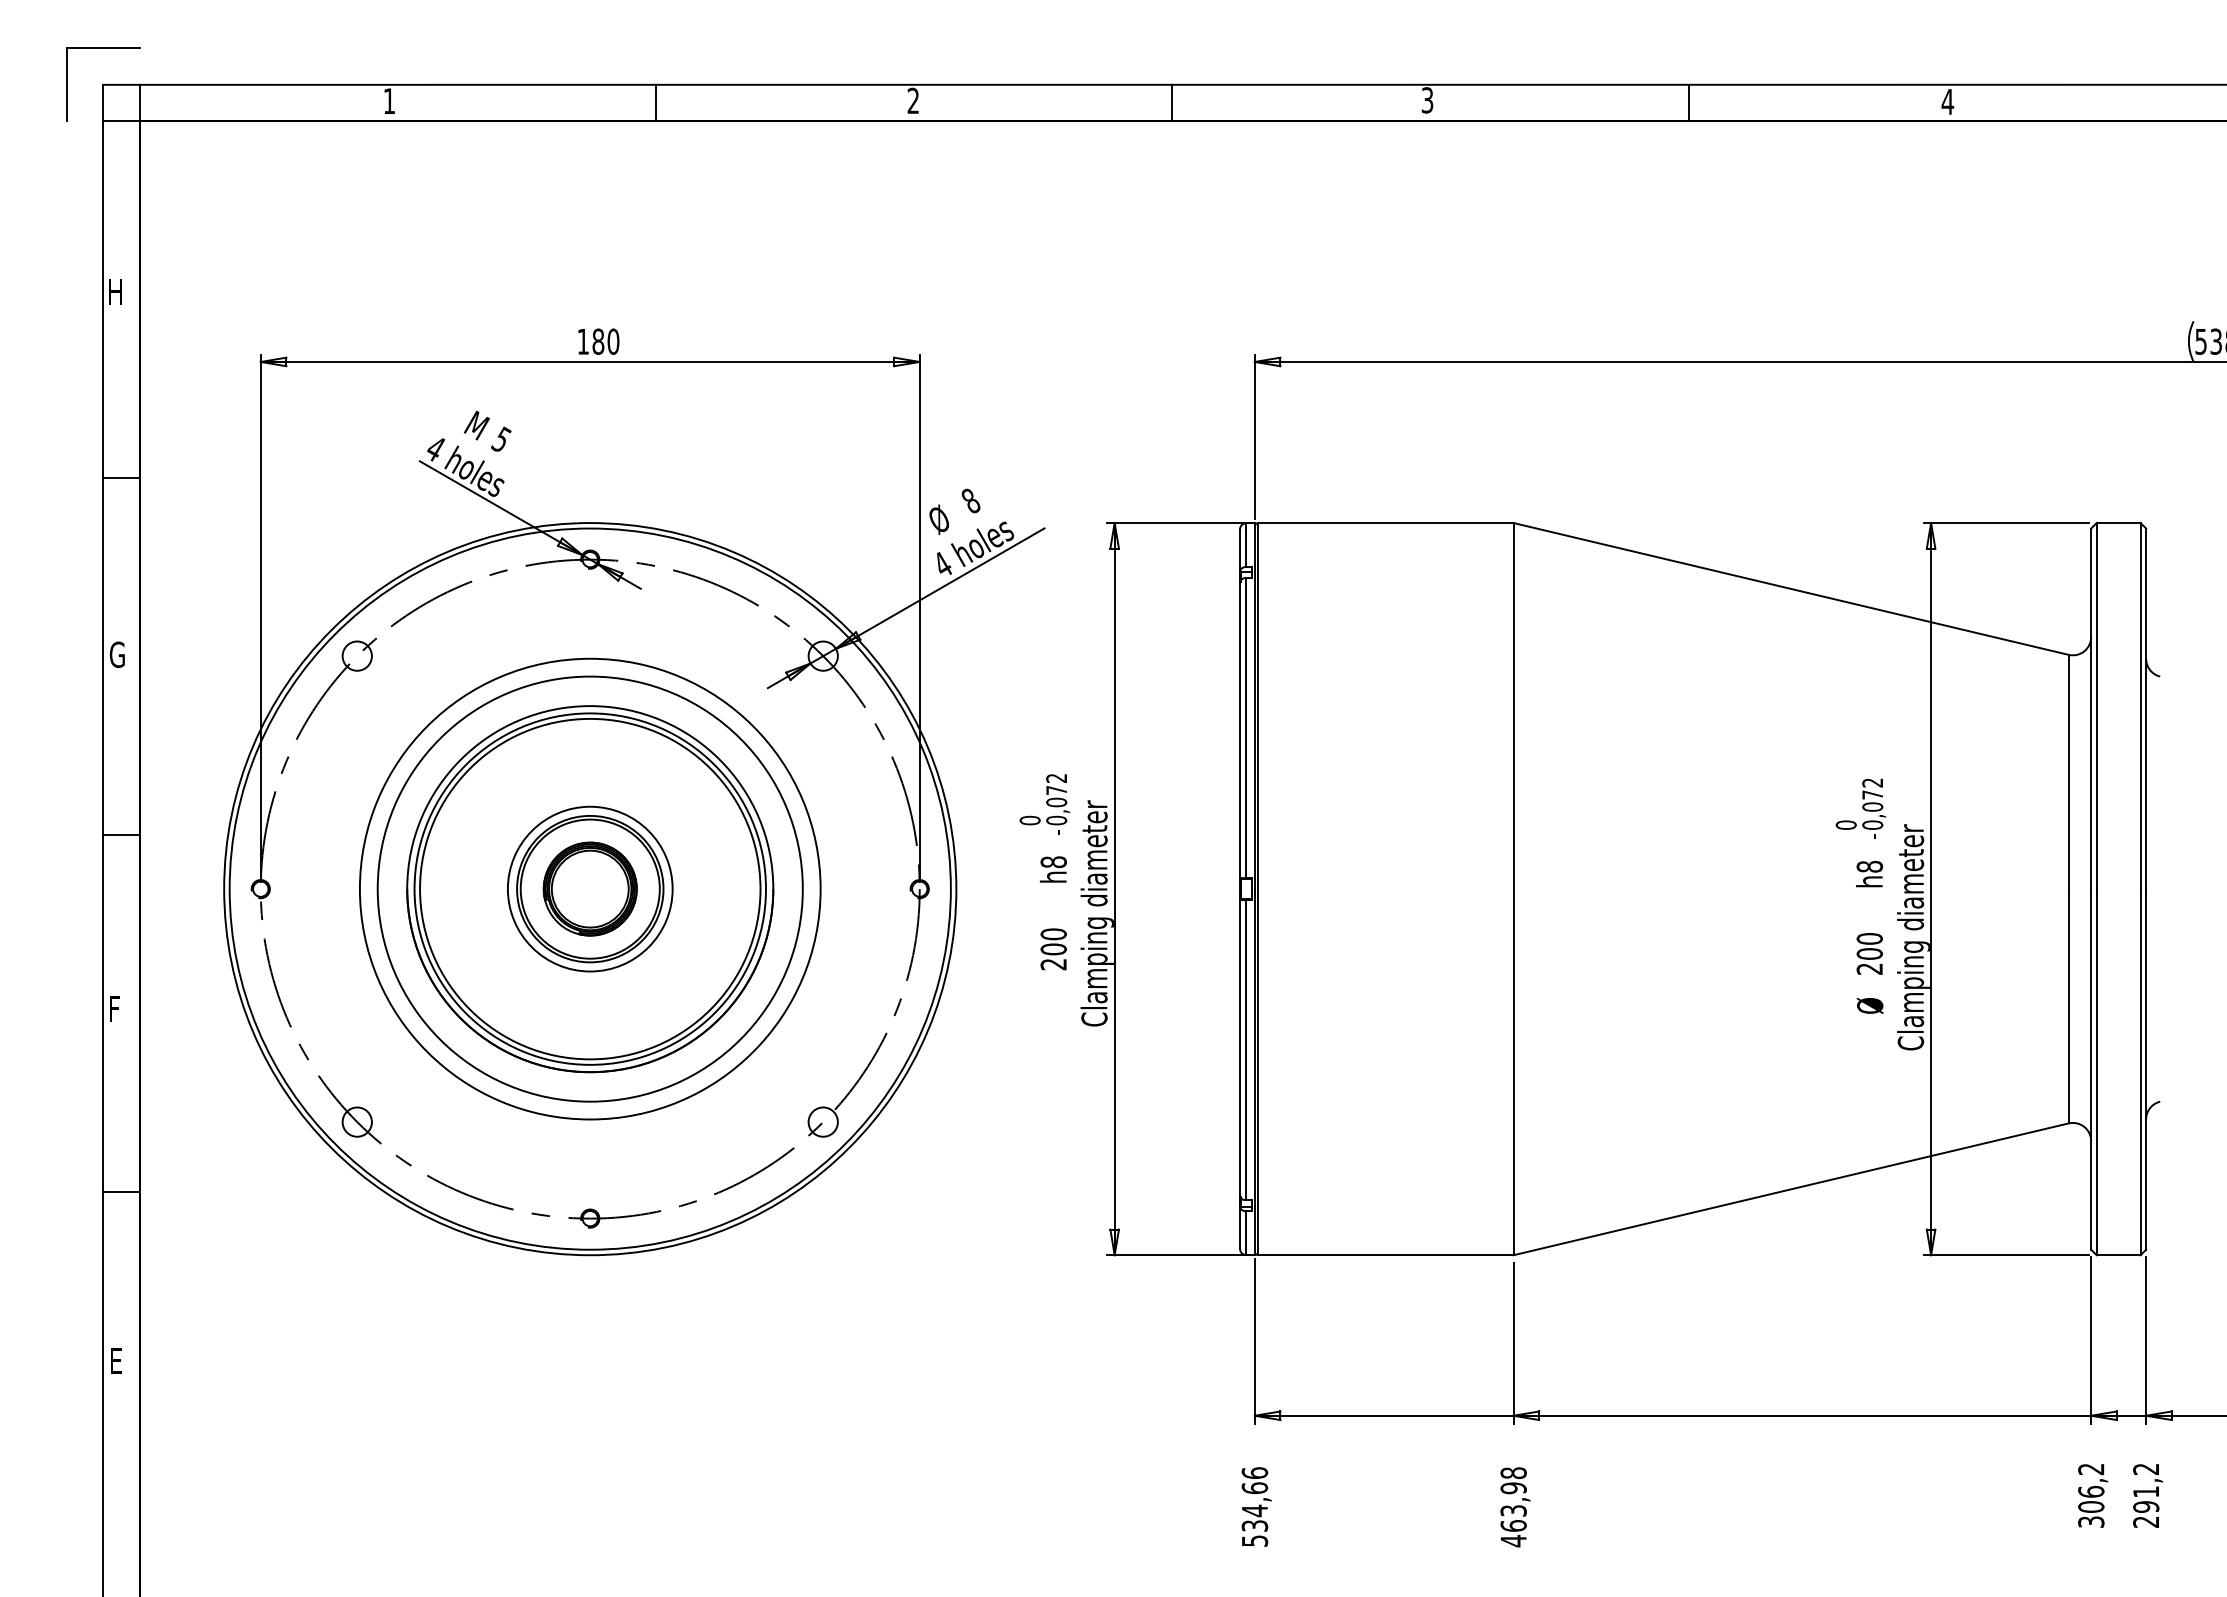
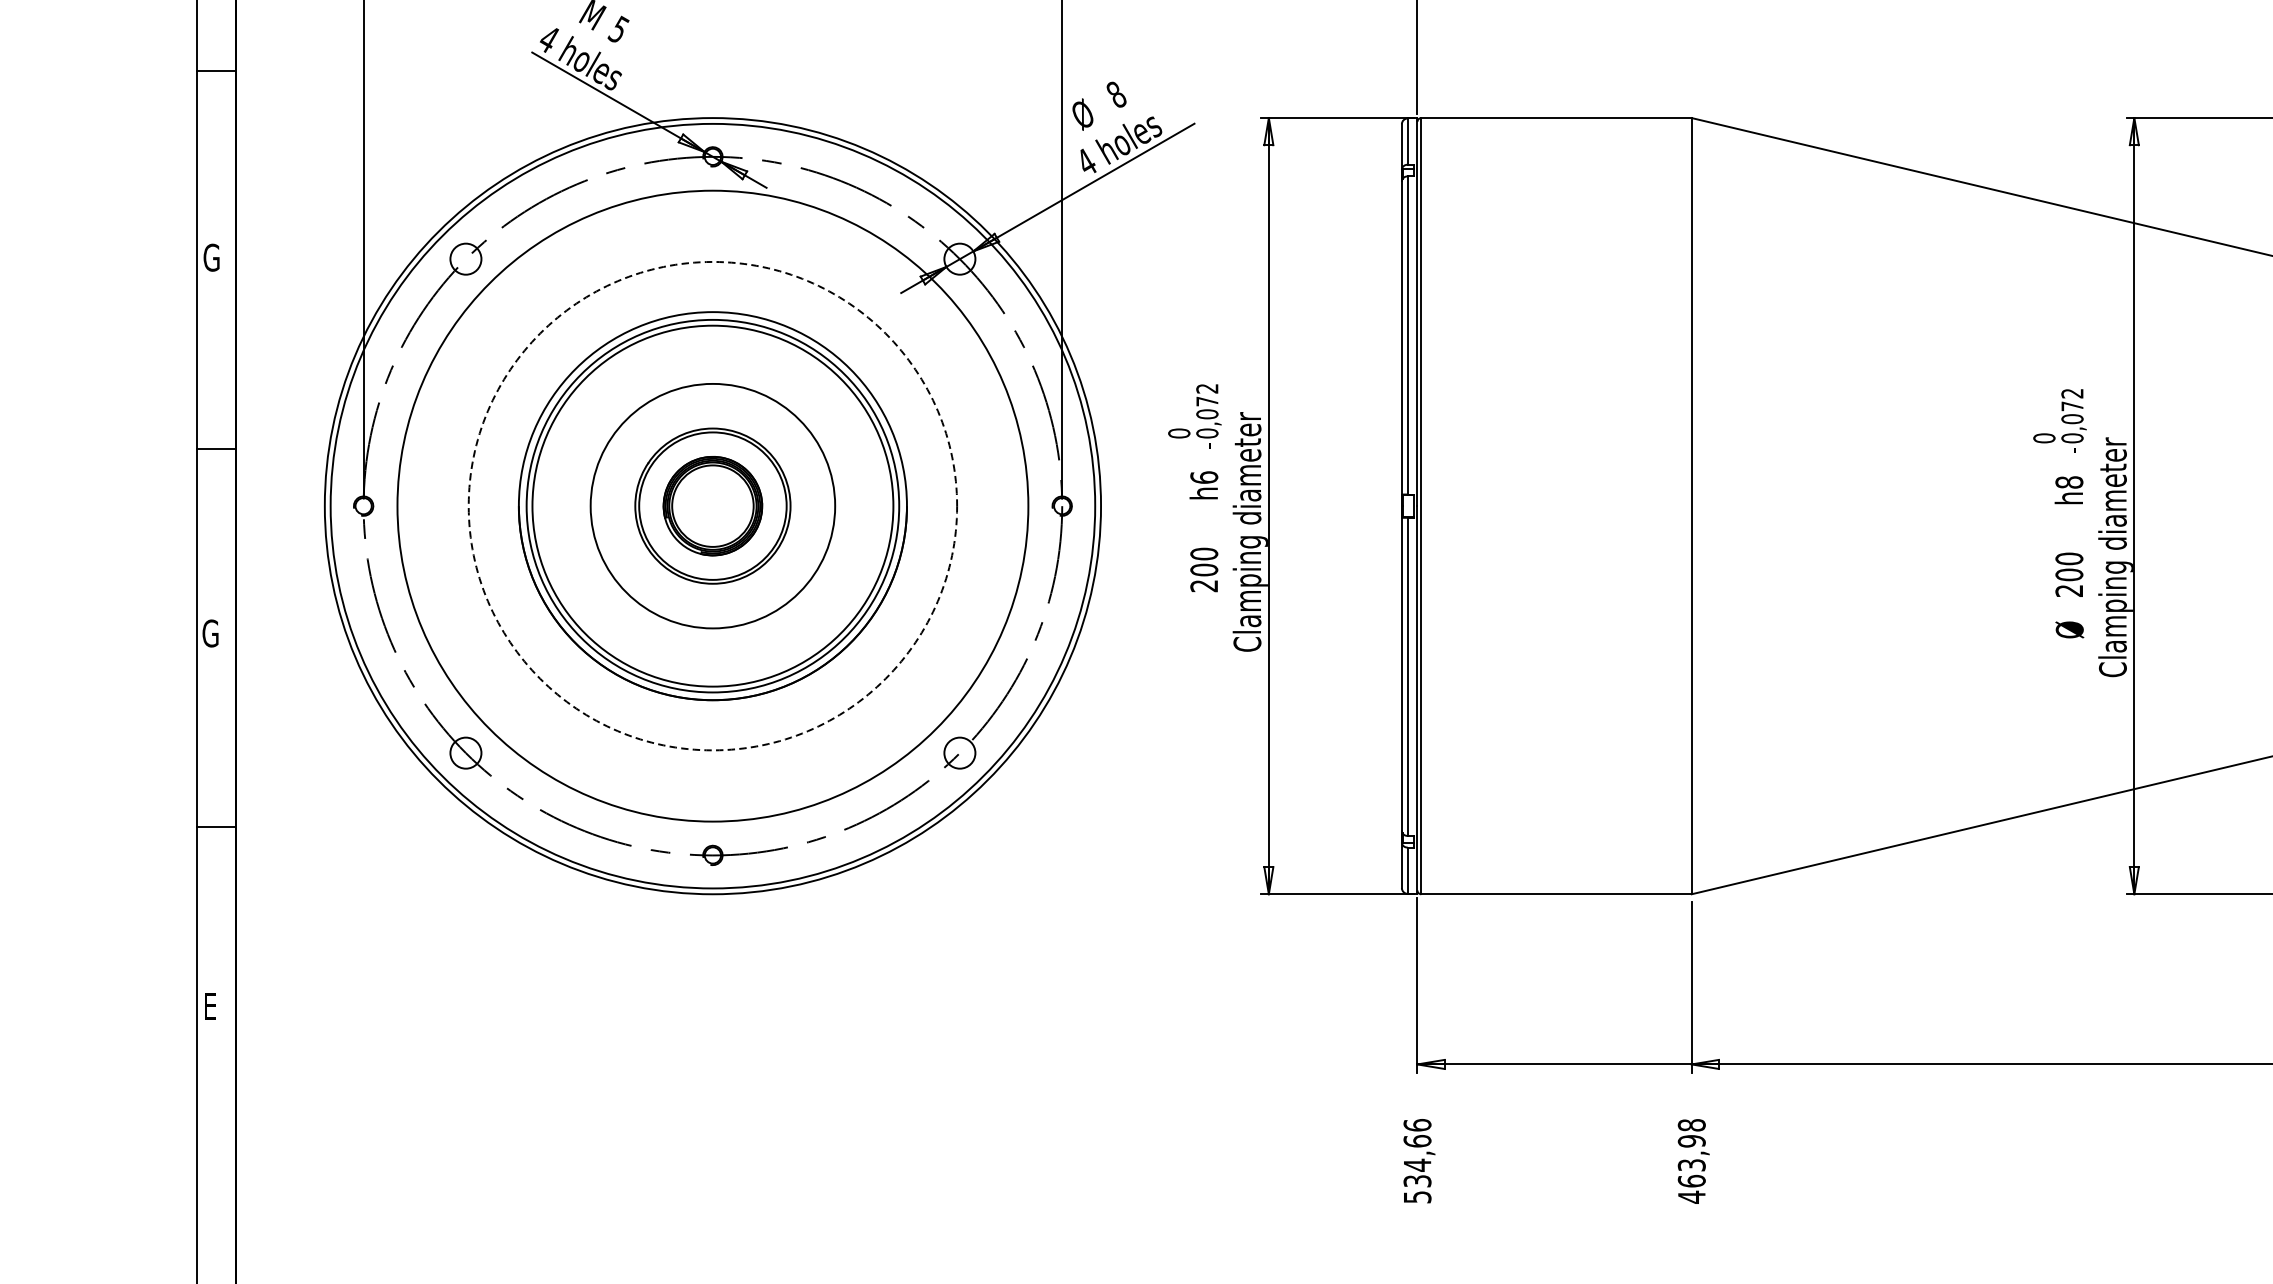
text: (1053, 862) -> (1203, 477), h8 -> h6
circle: (589, 888) -> (712, 505), size x1.4
circle: (589, 888) -> (712, 505), size x1.4
circle: (589, 888) -> (712, 505), solid -> dashed
text: (115, 1009) -> (209, 633), F -> G

